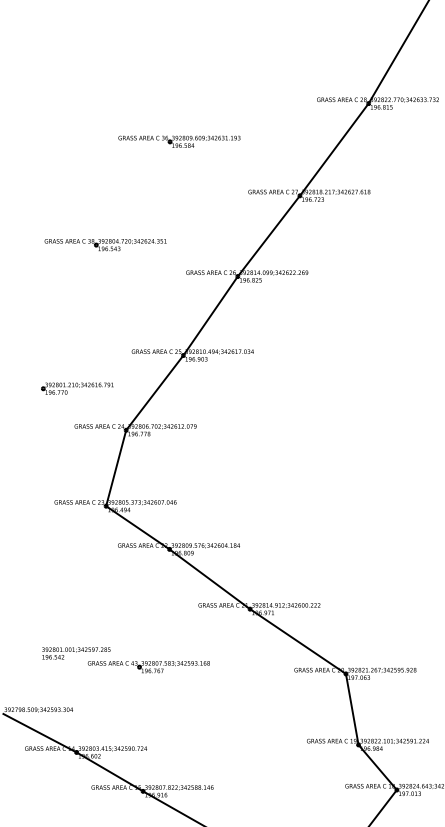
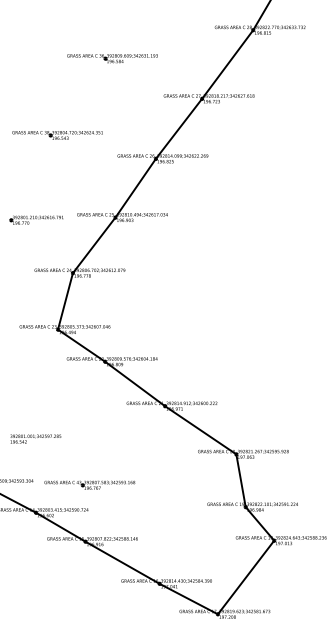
part: (77, 387) -> (36, 219), moved
part: (148, 666) -> (89, 484), moved

